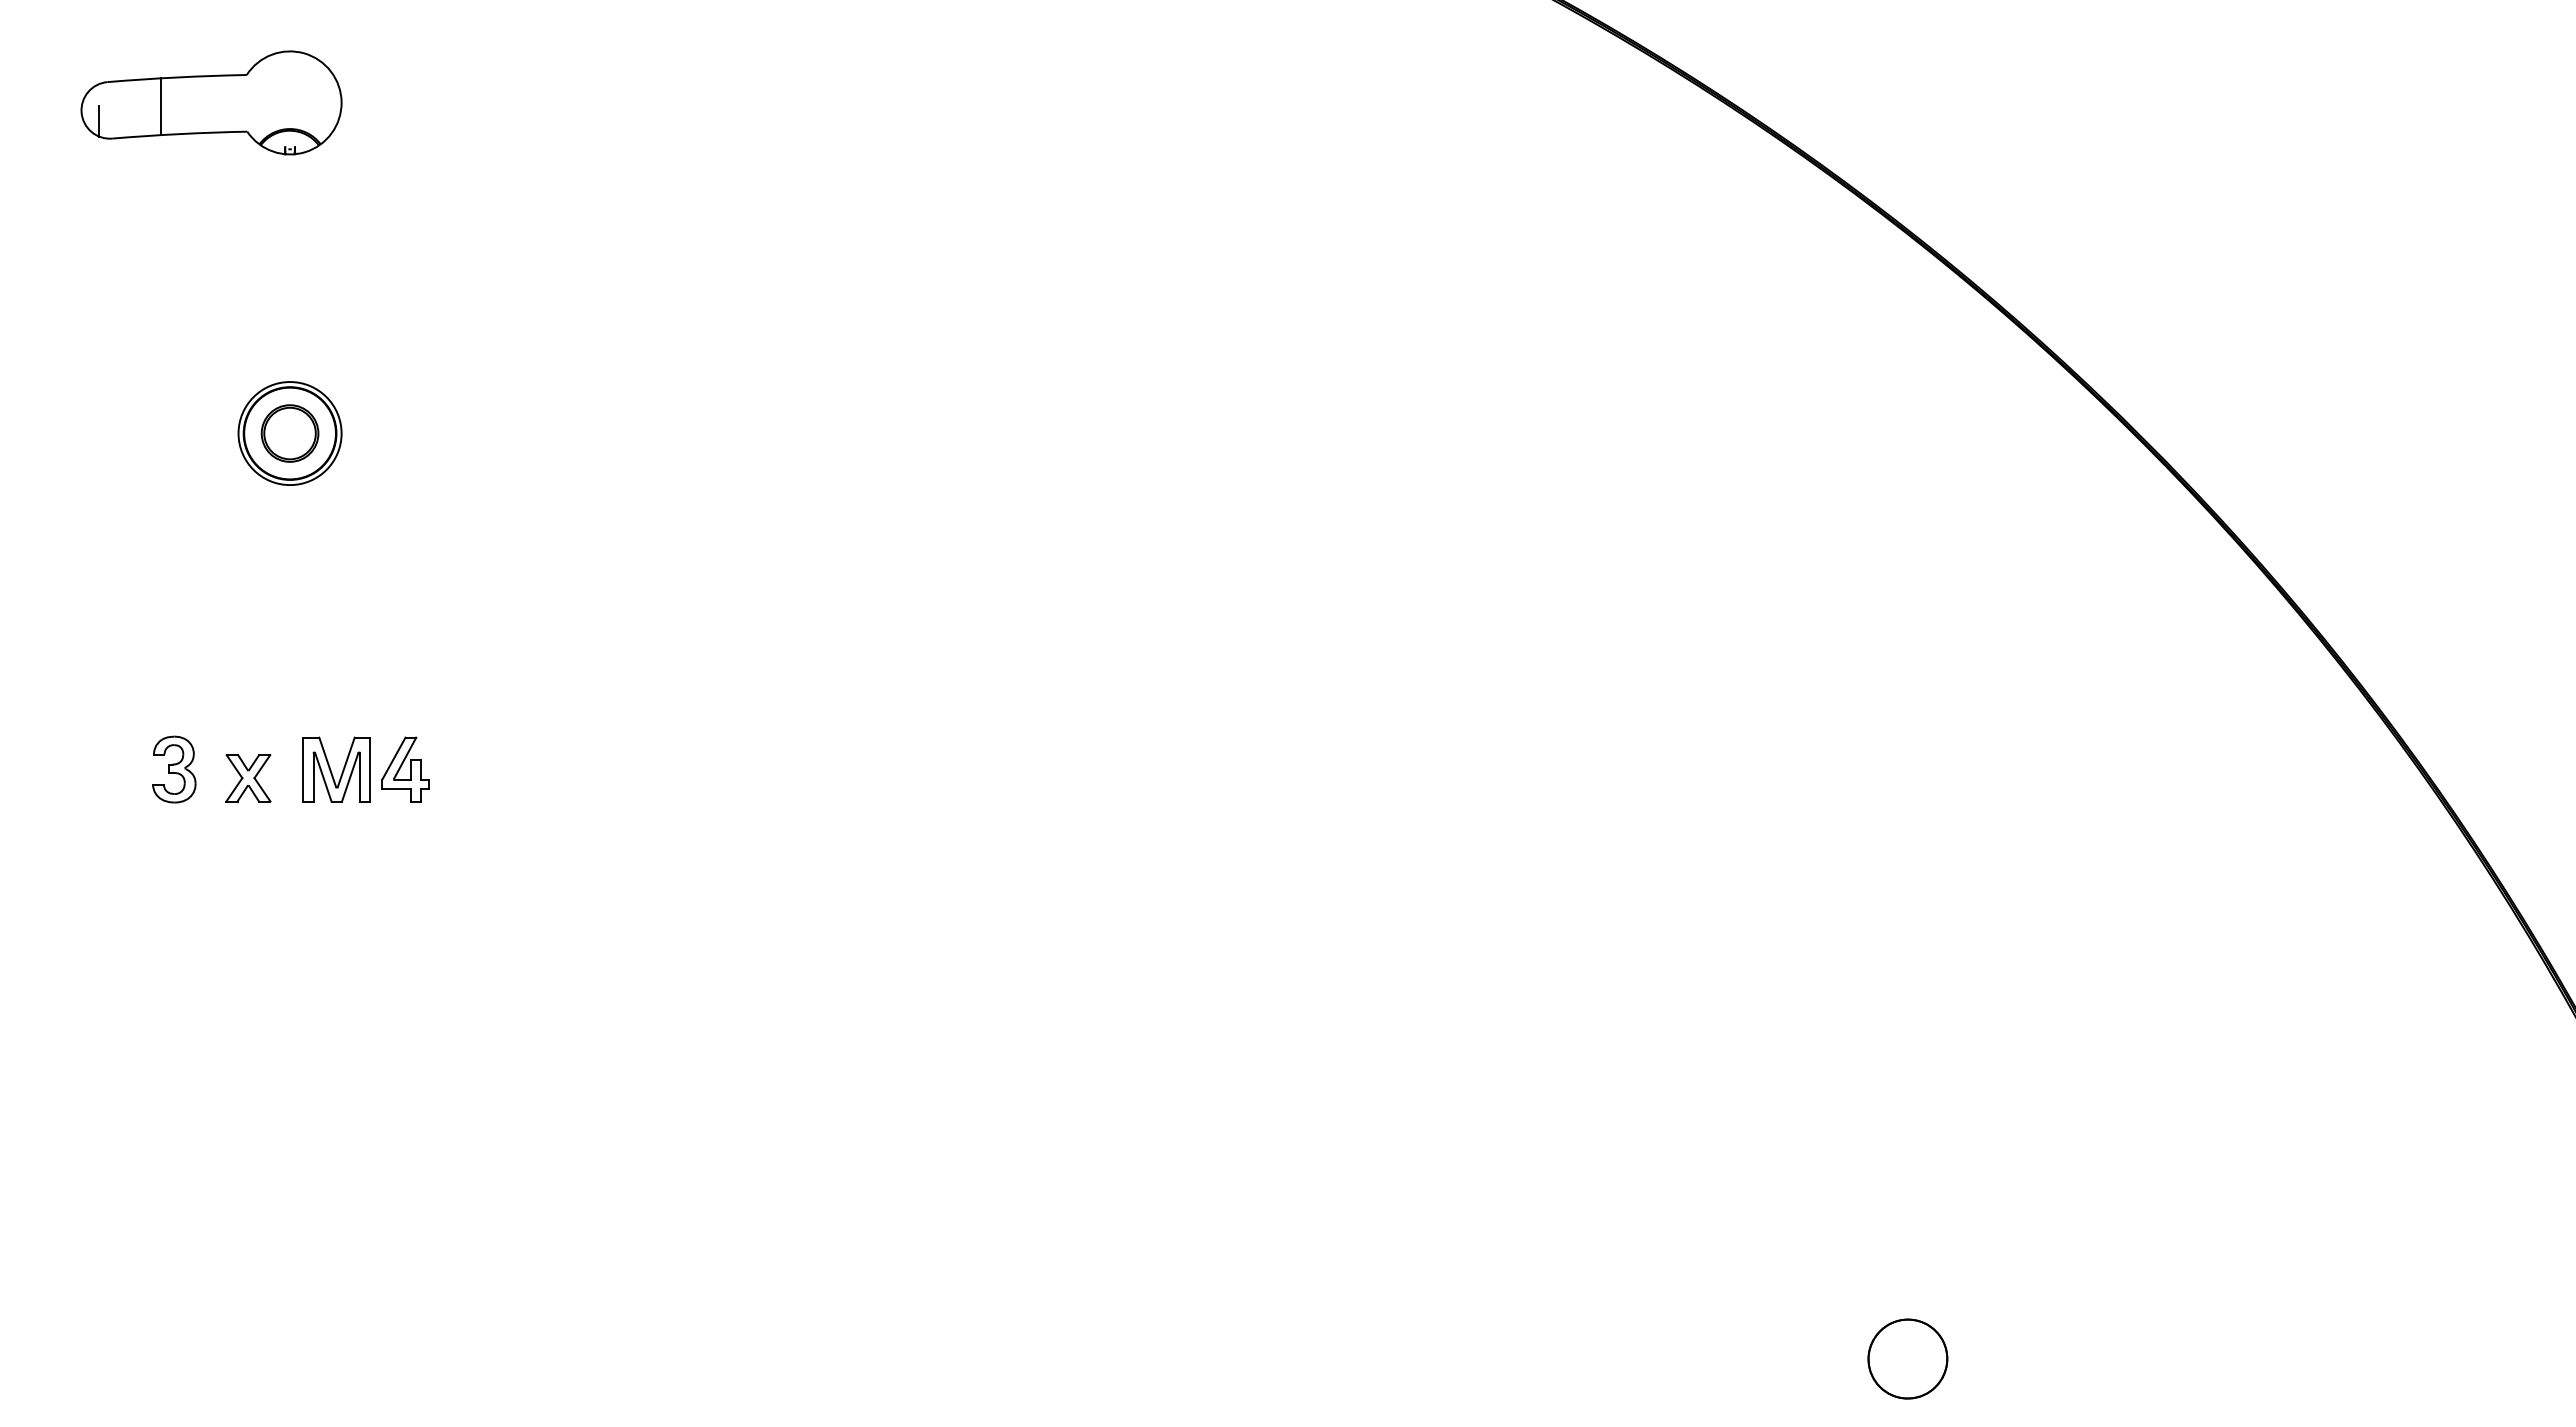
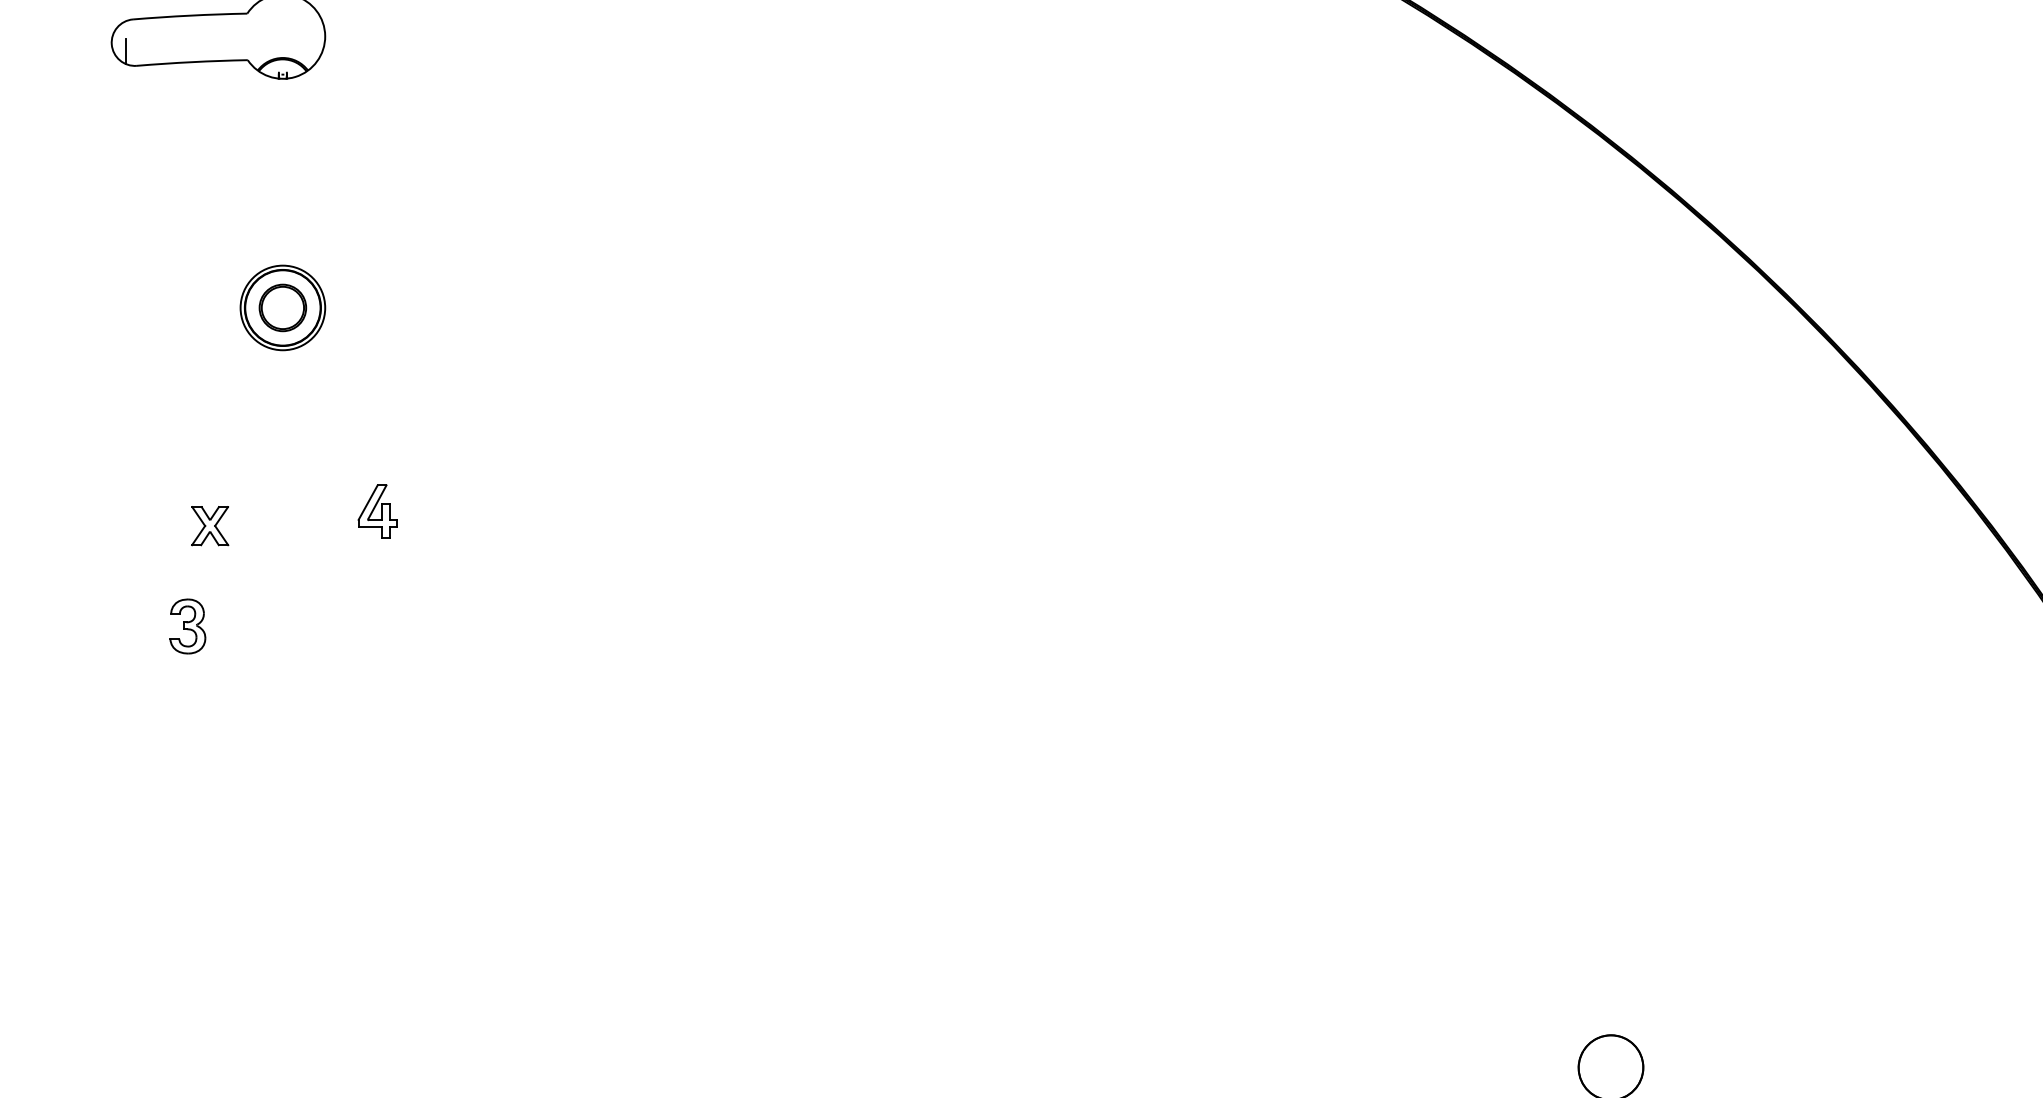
line: (161, 106) -> (177, 39), removed
part: (174, 769) -> (188, 626), moved
part: (336, 769) -> (321, 583), removed
part: (405, 769) -> (377, 511), moved
part: (248, 778) -> (210, 526), moved

